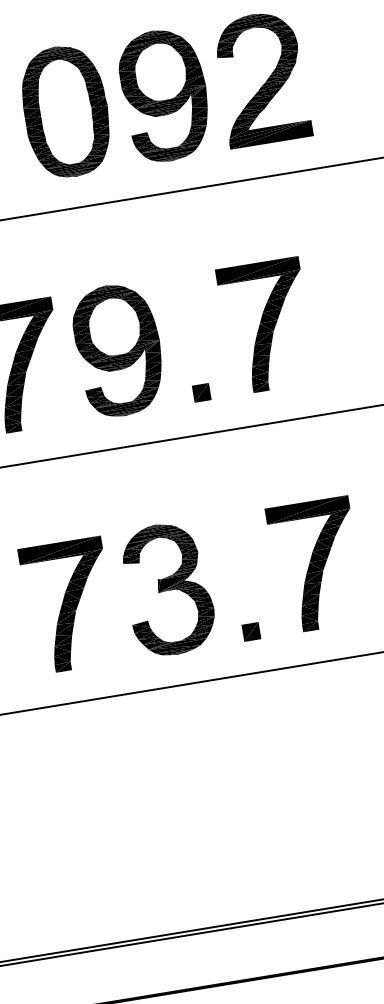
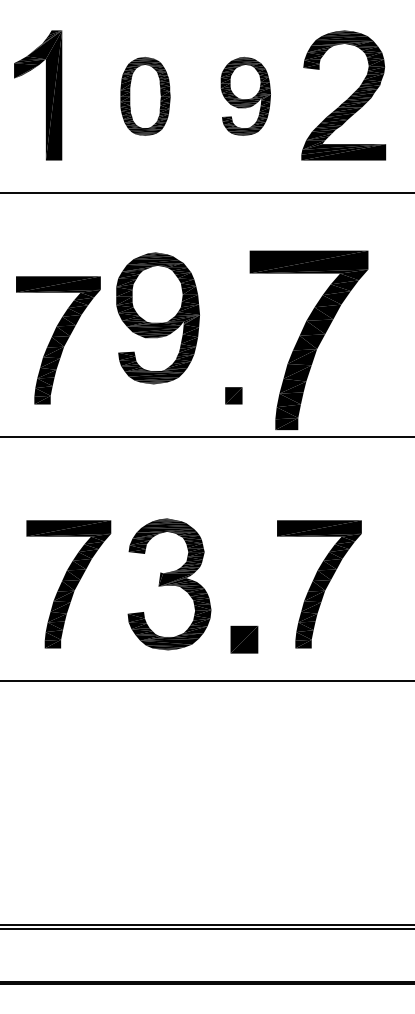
part: (164, 95) -> (245, 96), size x0.6
part: (66, 111) -> (145, 96), size x0.6
part: (266, 326) -> (308, 340), size x1.4
part: (118, 350) -> (157, 318), moved
part: (250, 631) -> (243, 639), size x1.6

